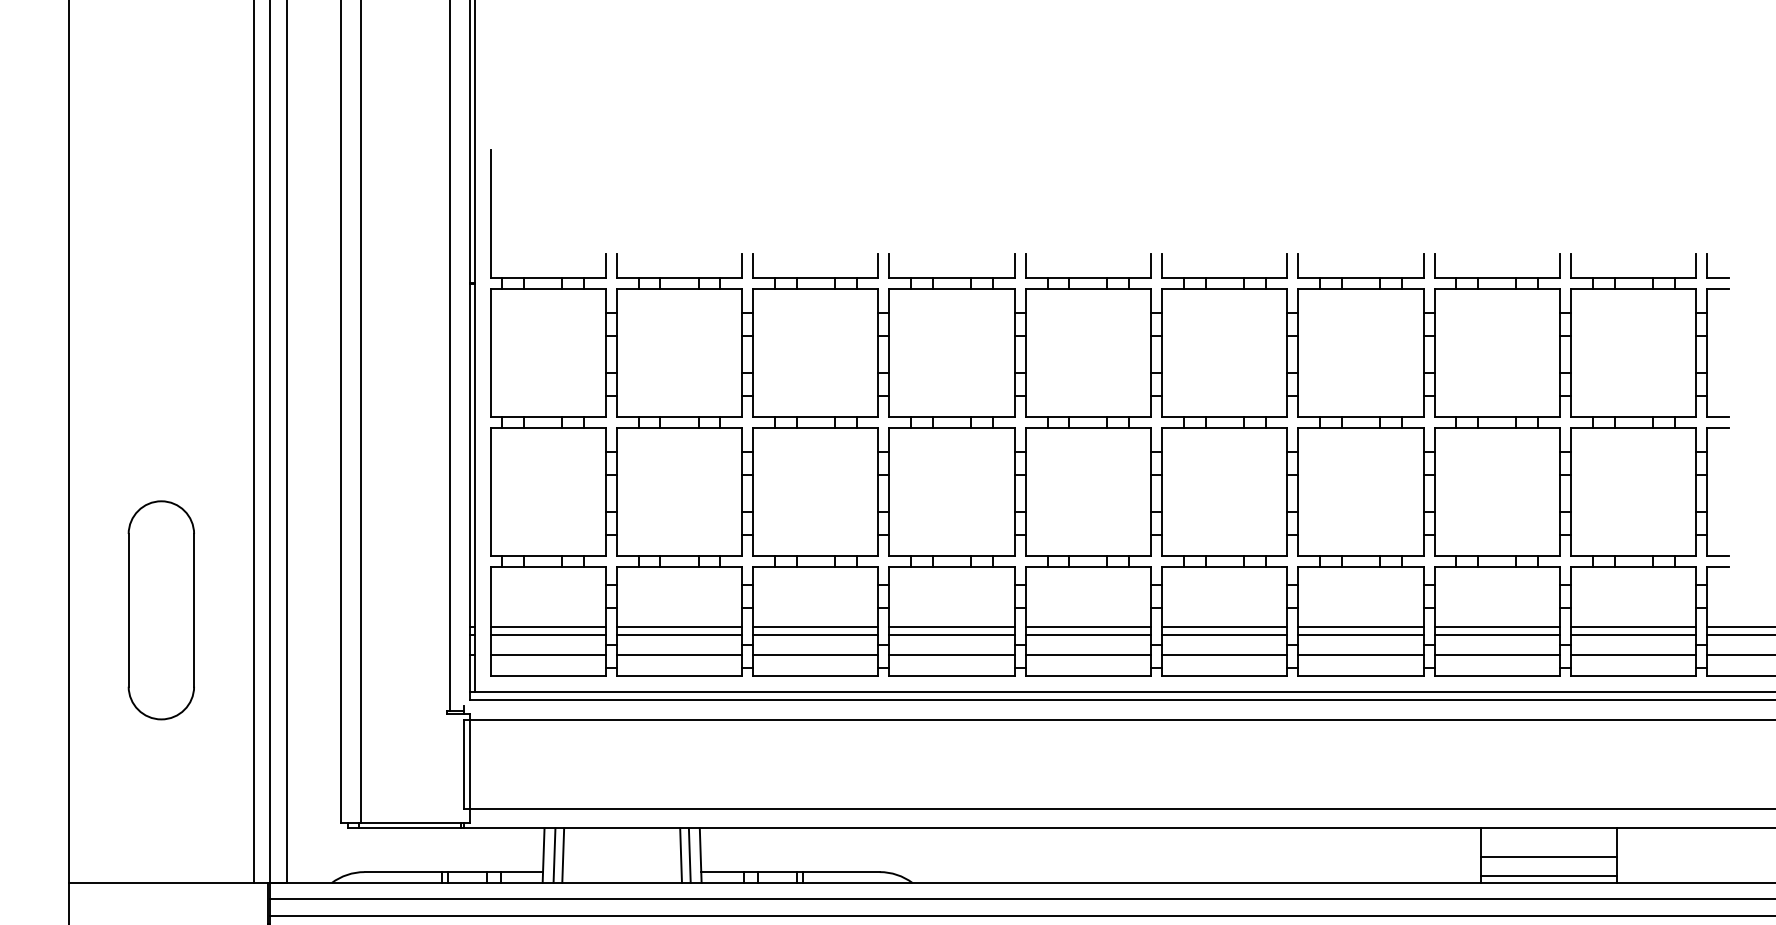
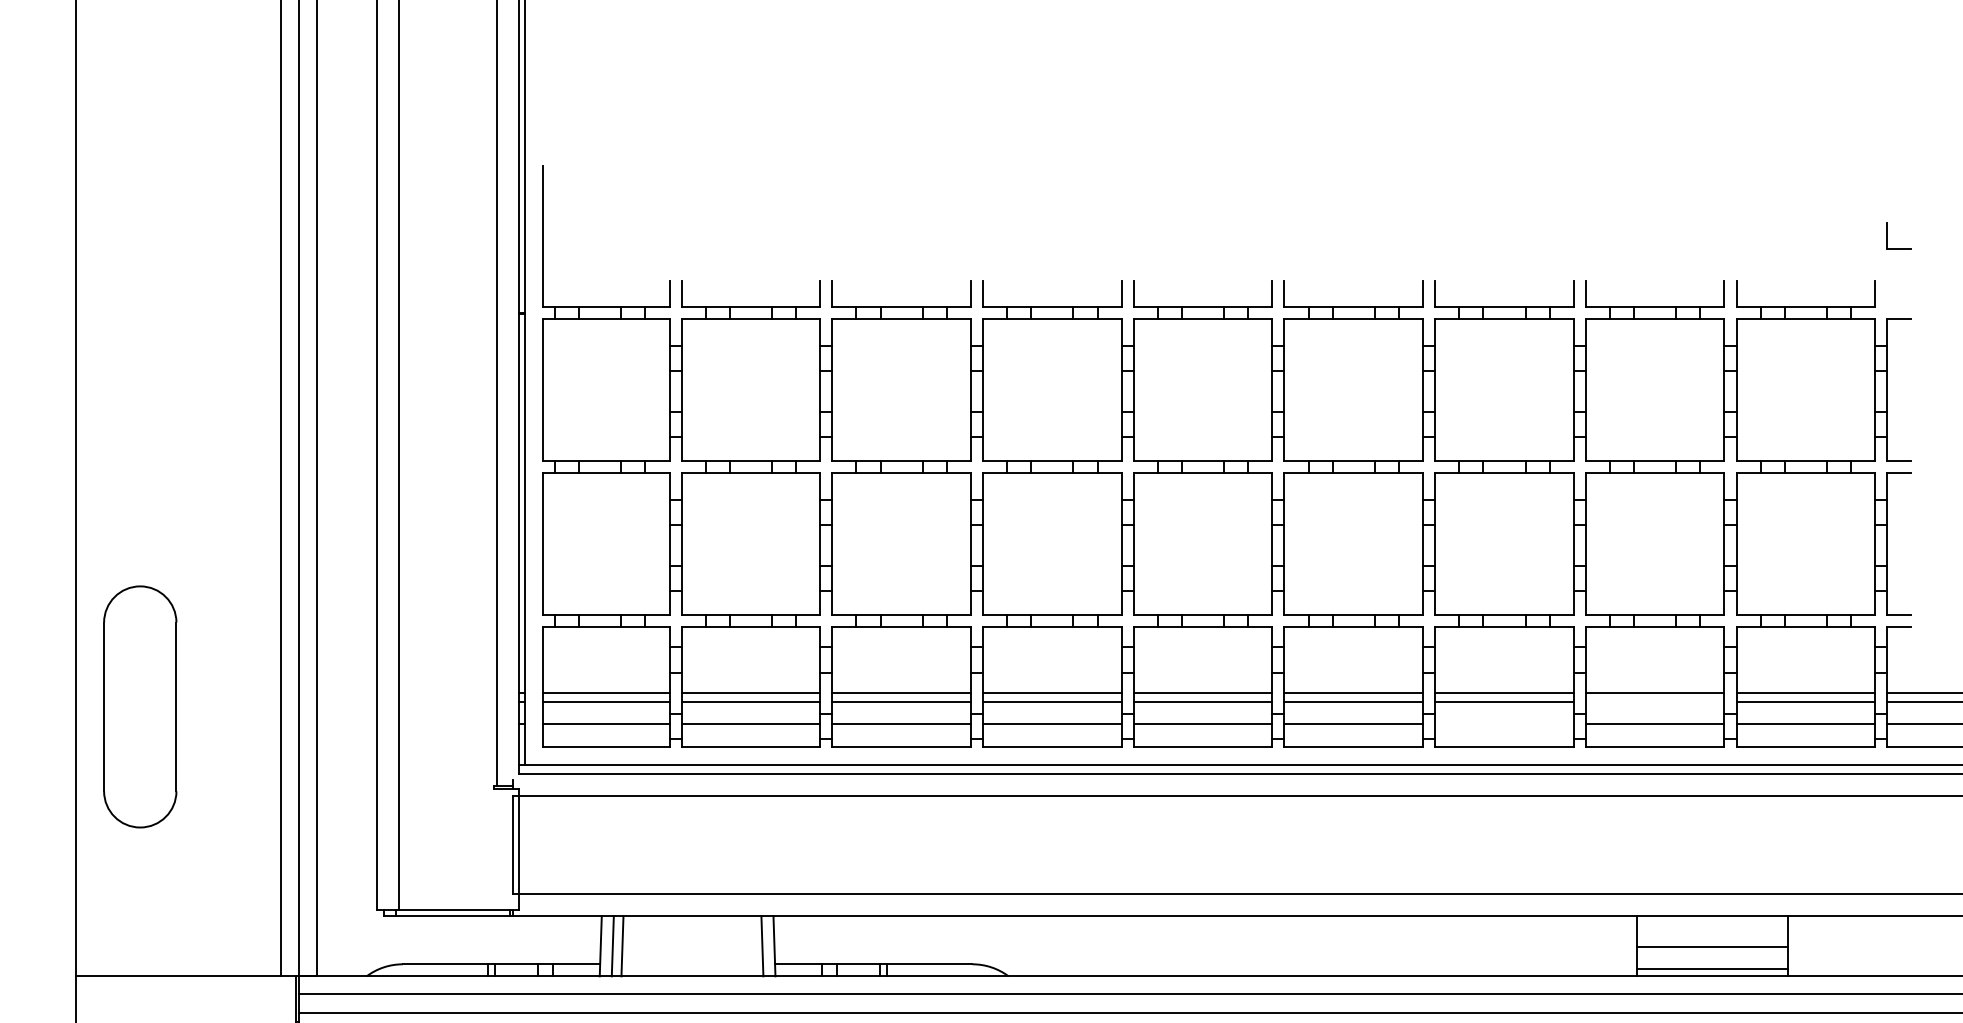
part: (1707, 265) -> (1887, 235), moved
part: (161, 609) -> (140, 706), moved
line: (1496, 635) -> (1654, 702), removed
line: (1361, 654) -> (1504, 723), removed
line: (680, 856) -> (752, 946), removed

